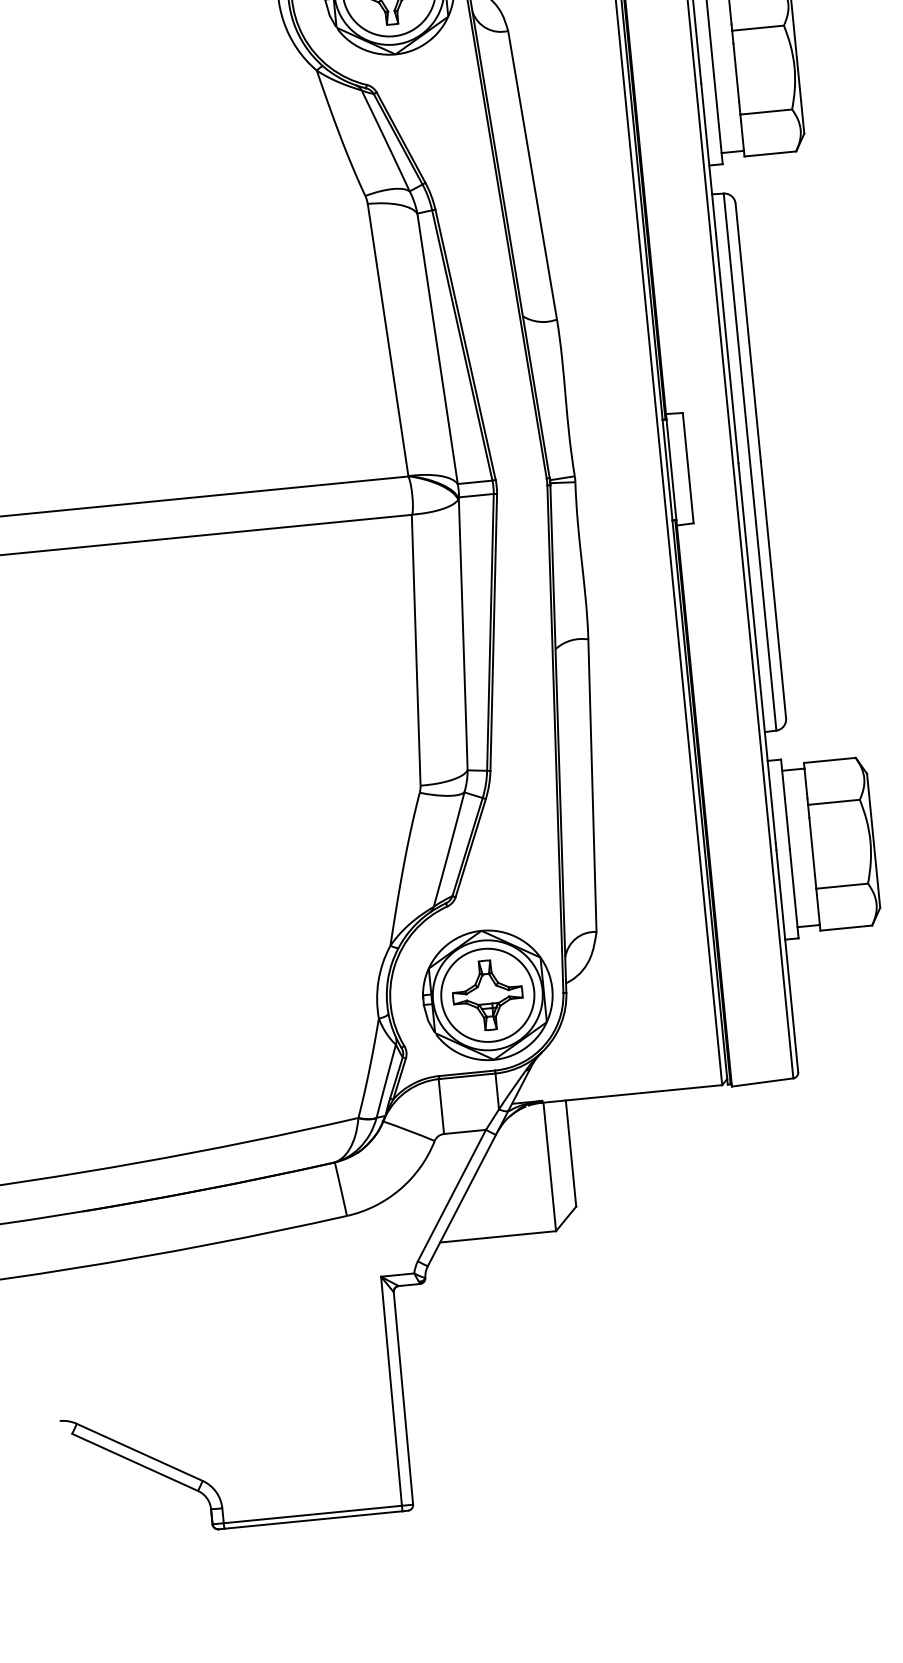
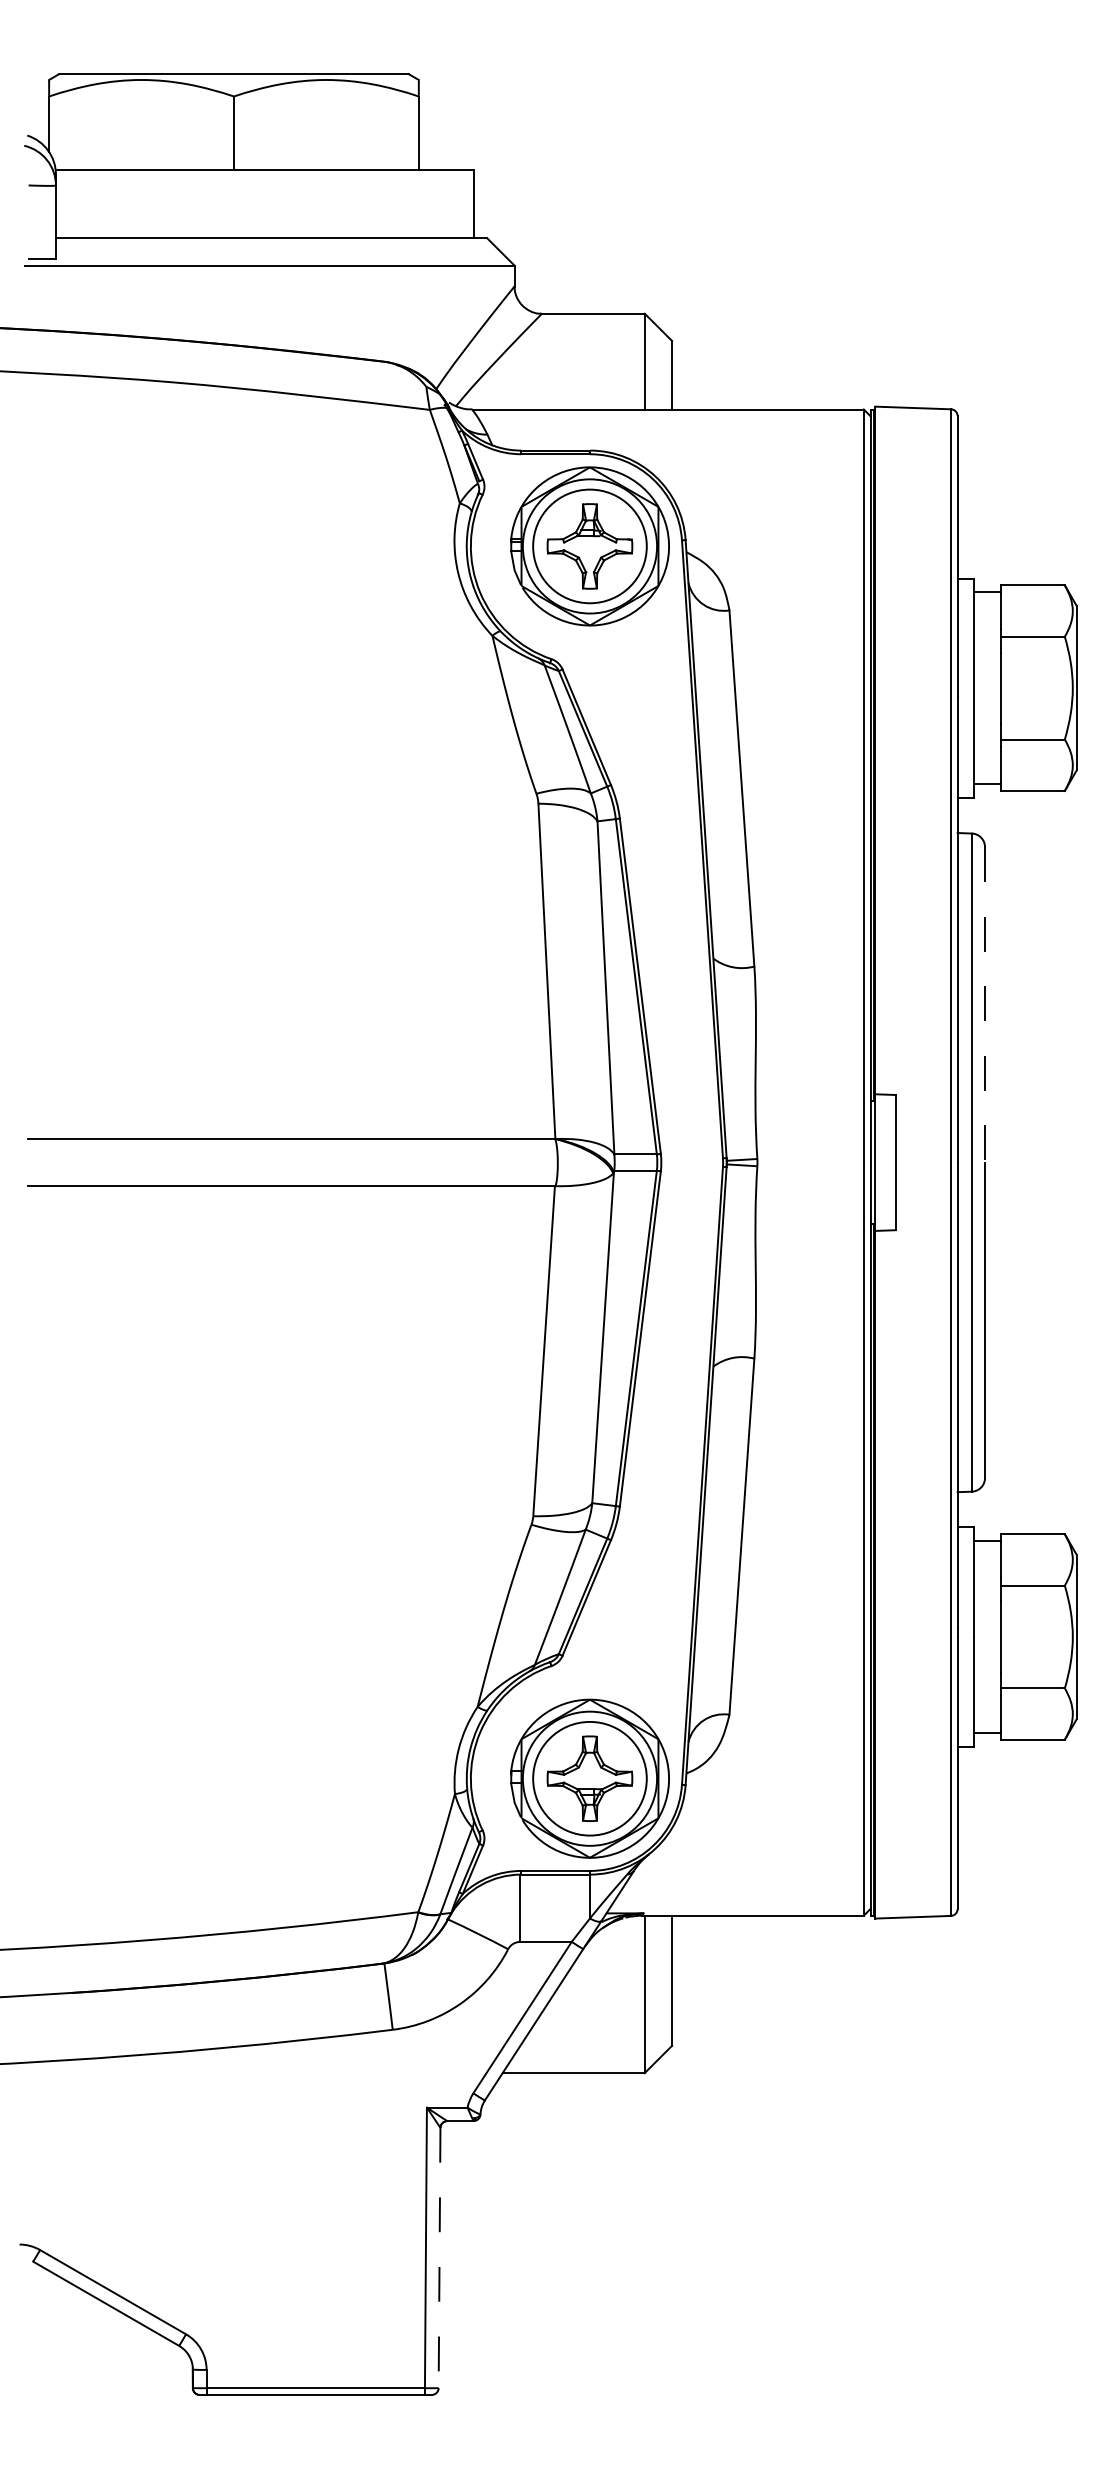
line: (748, 332) -> (985, 1004), solid -> dashed
line: (403, 1398) -> (439, 2258), solid -> dashed

